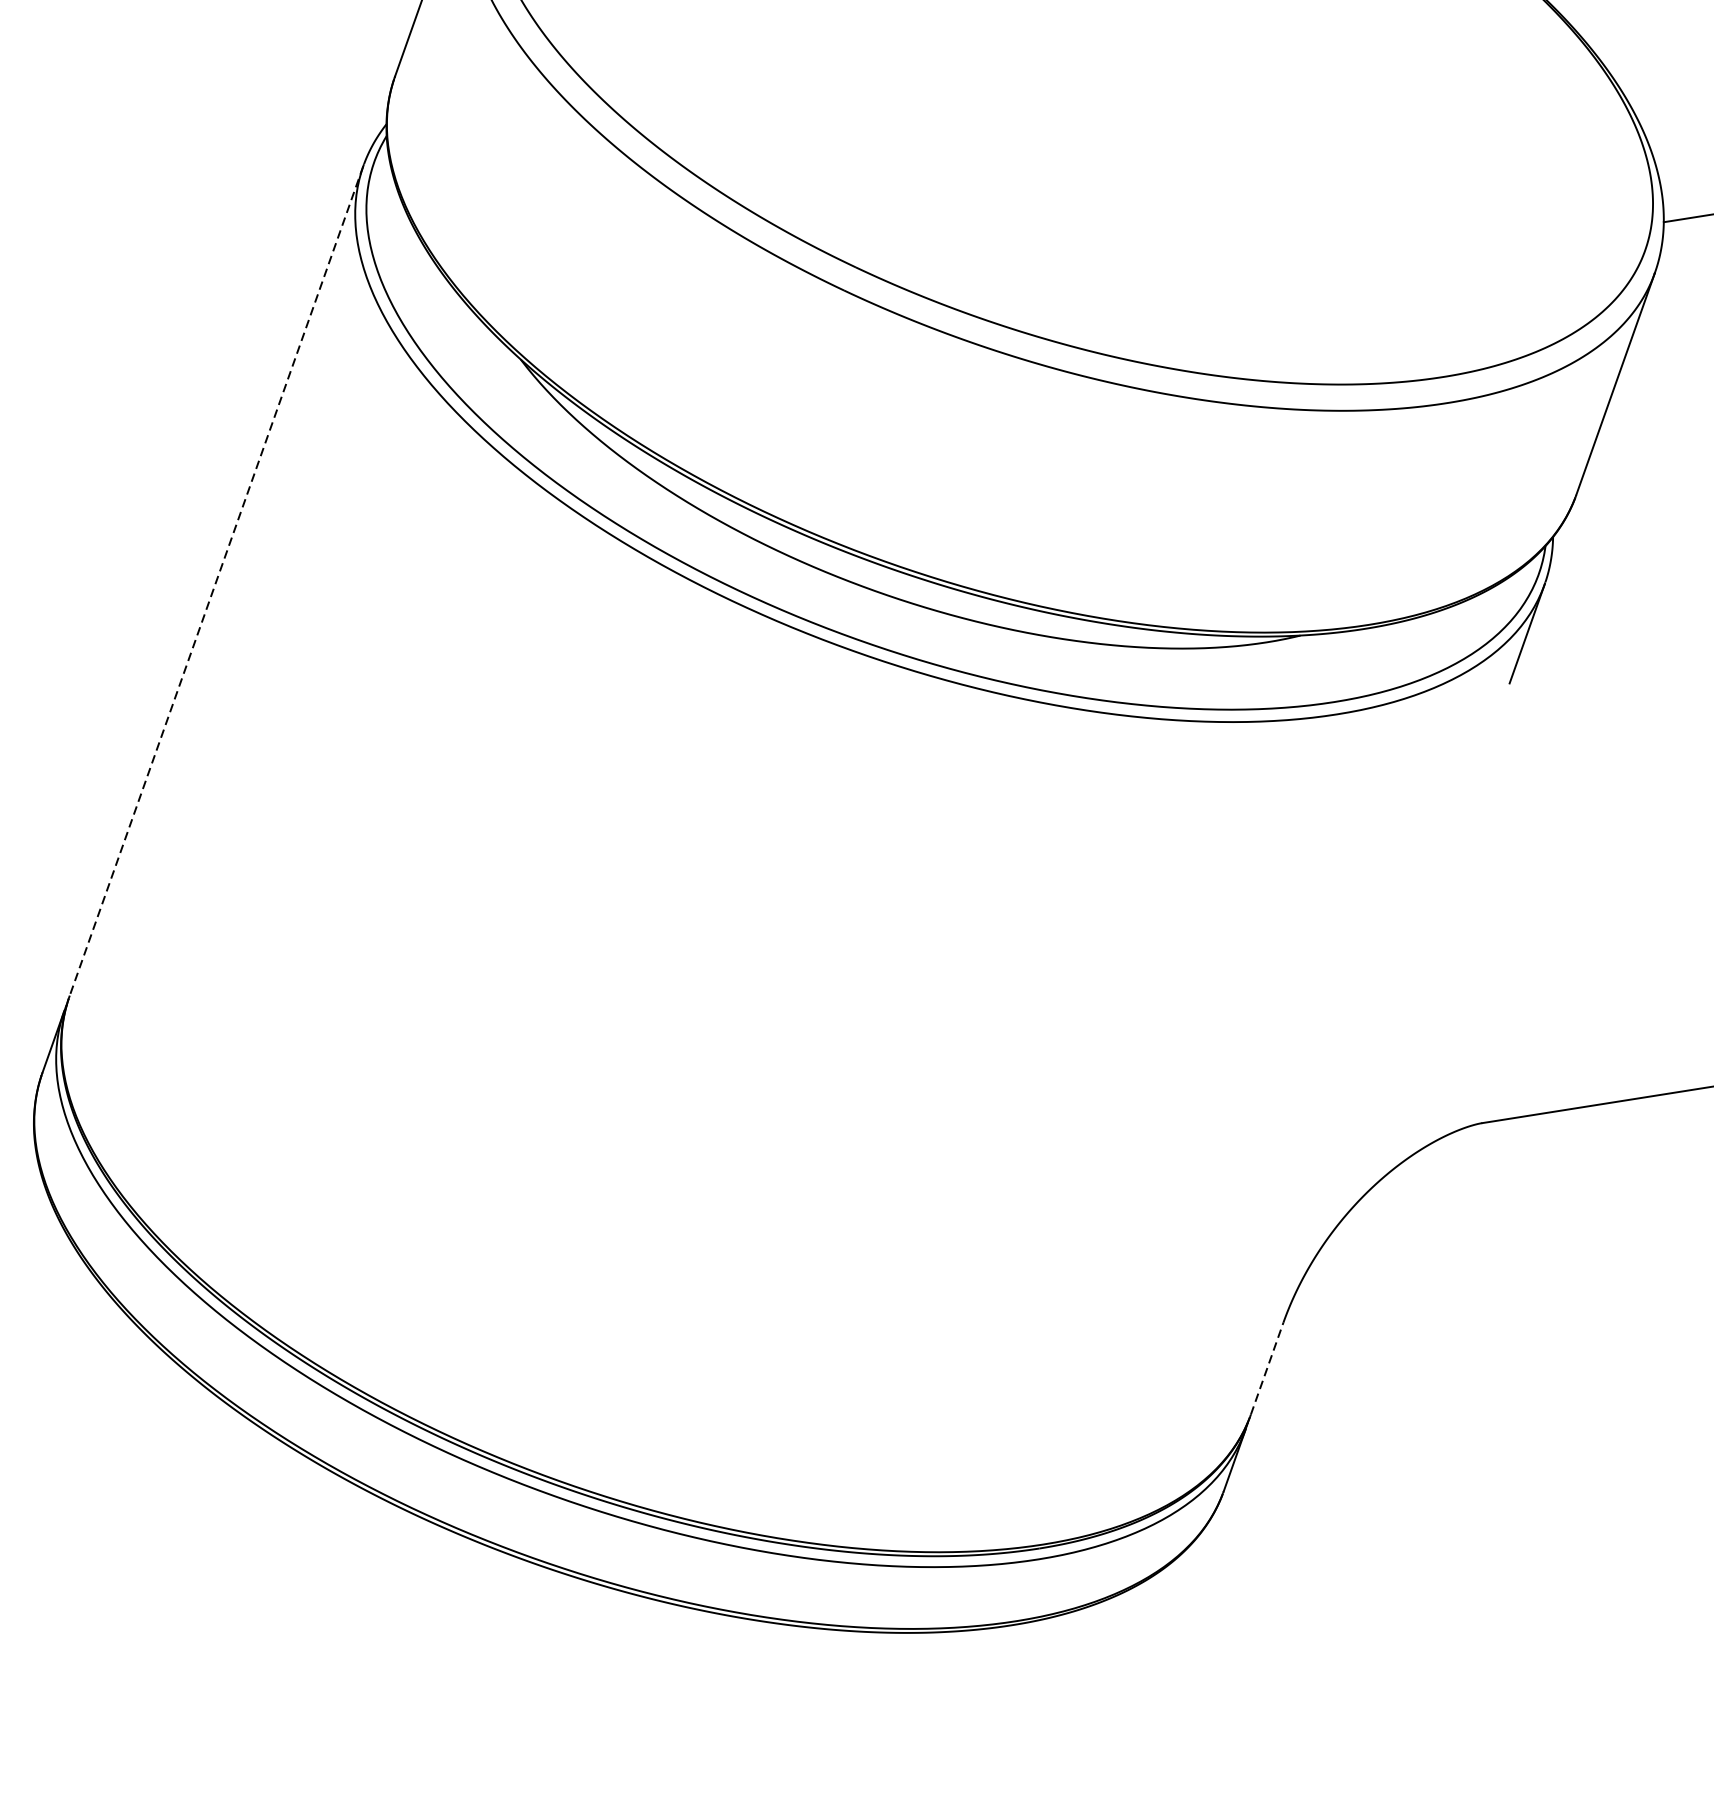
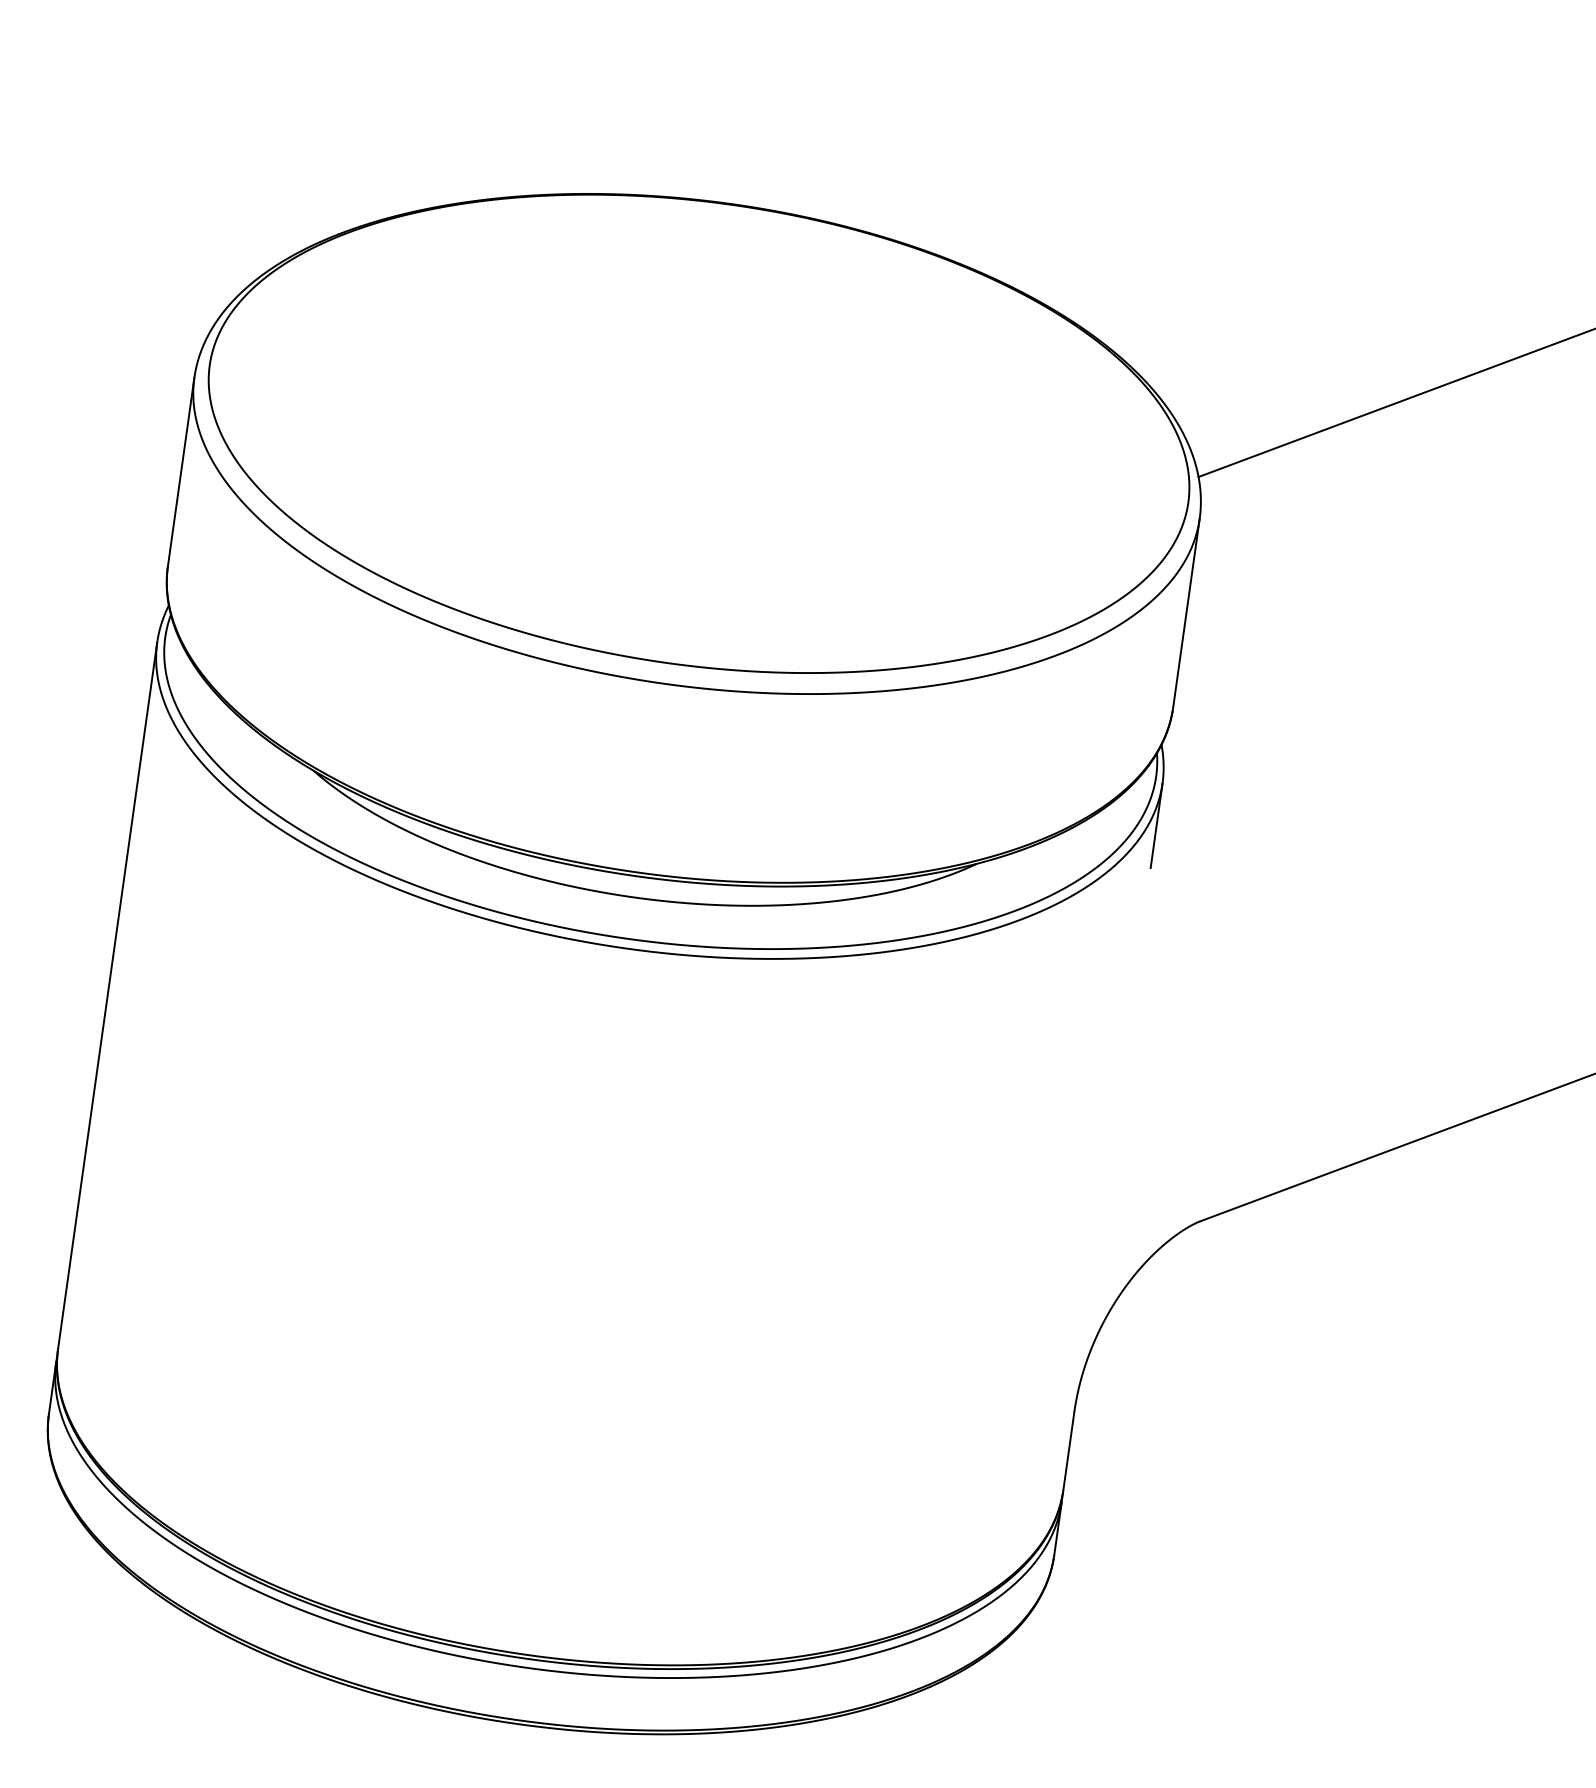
line: (216, 580) -> (107, 995), dashed -> solid
line: (1266, 1367) -> (1068, 1450), dashed -> solid

